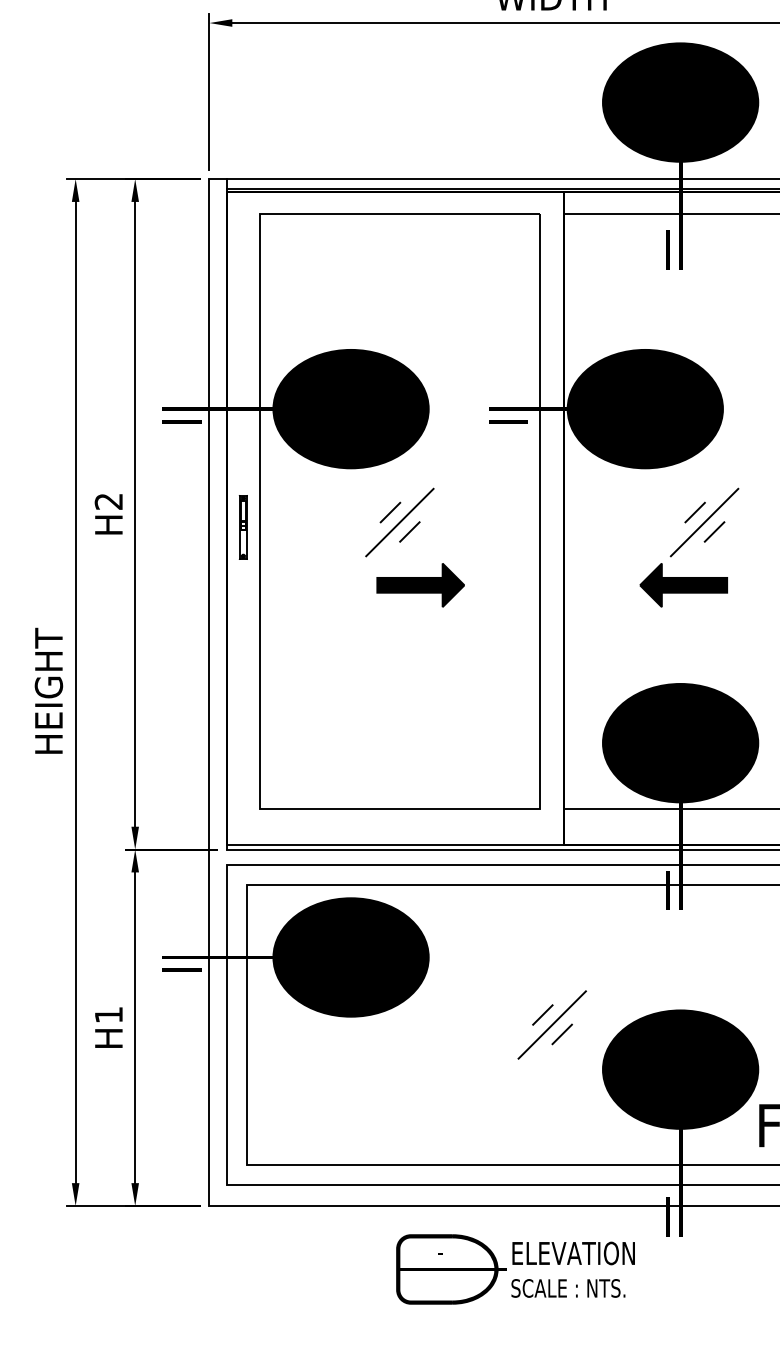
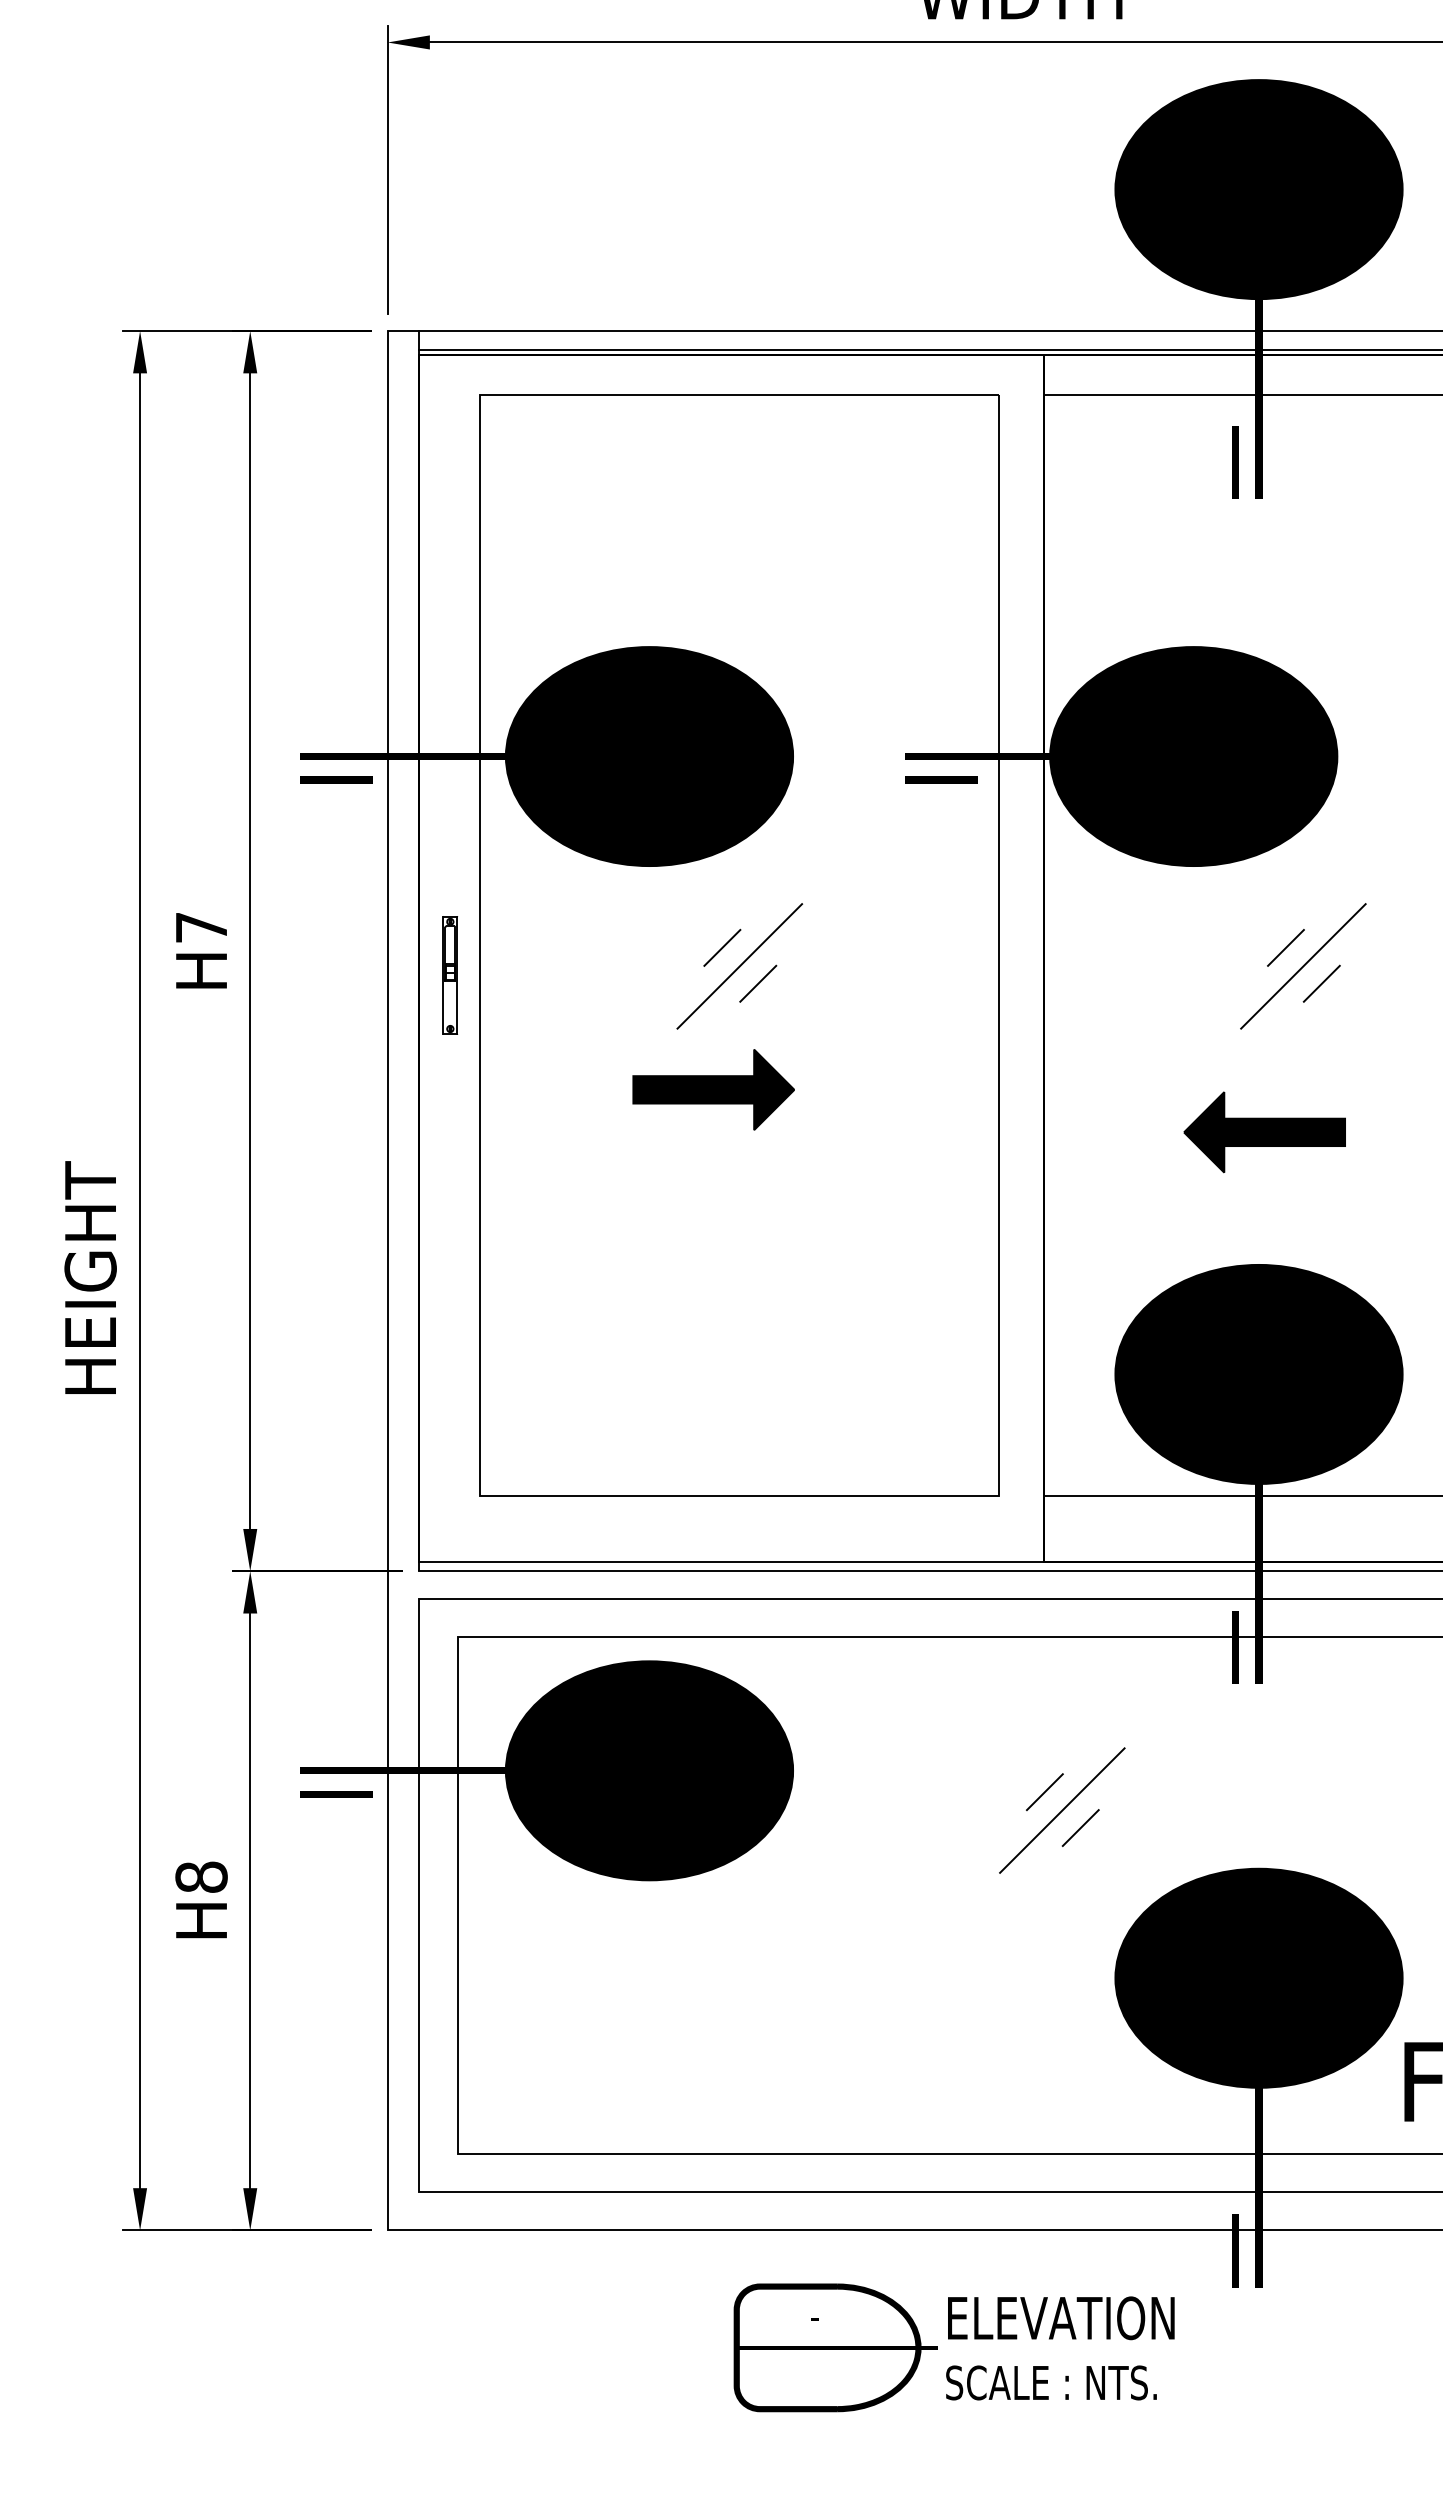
text: (108, 501) -> (200, 927), H2 -> H7
part: (420, 585) -> (713, 1090), moved
part: (683, 585) -> (1264, 1132), moved
text: (108, 1014) -> (200, 1876), H1 -> H8
part: (551, 1024) -> (1060, 1809), moved

